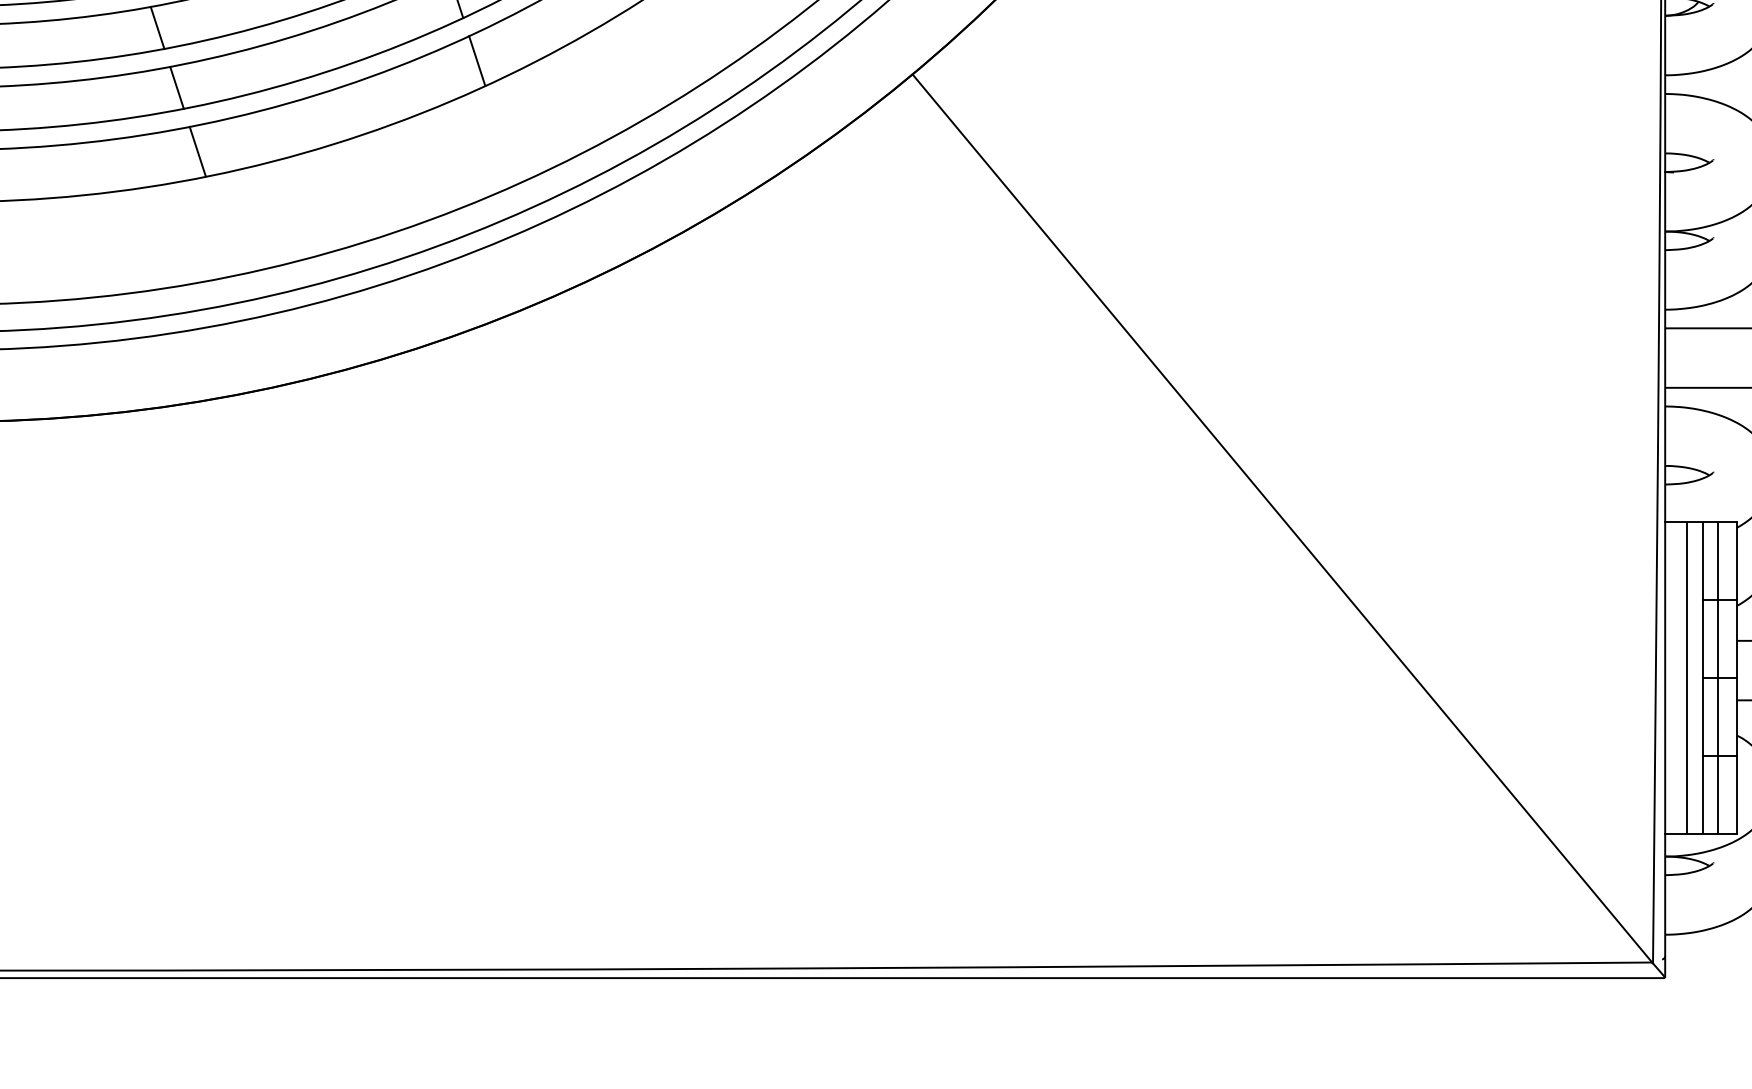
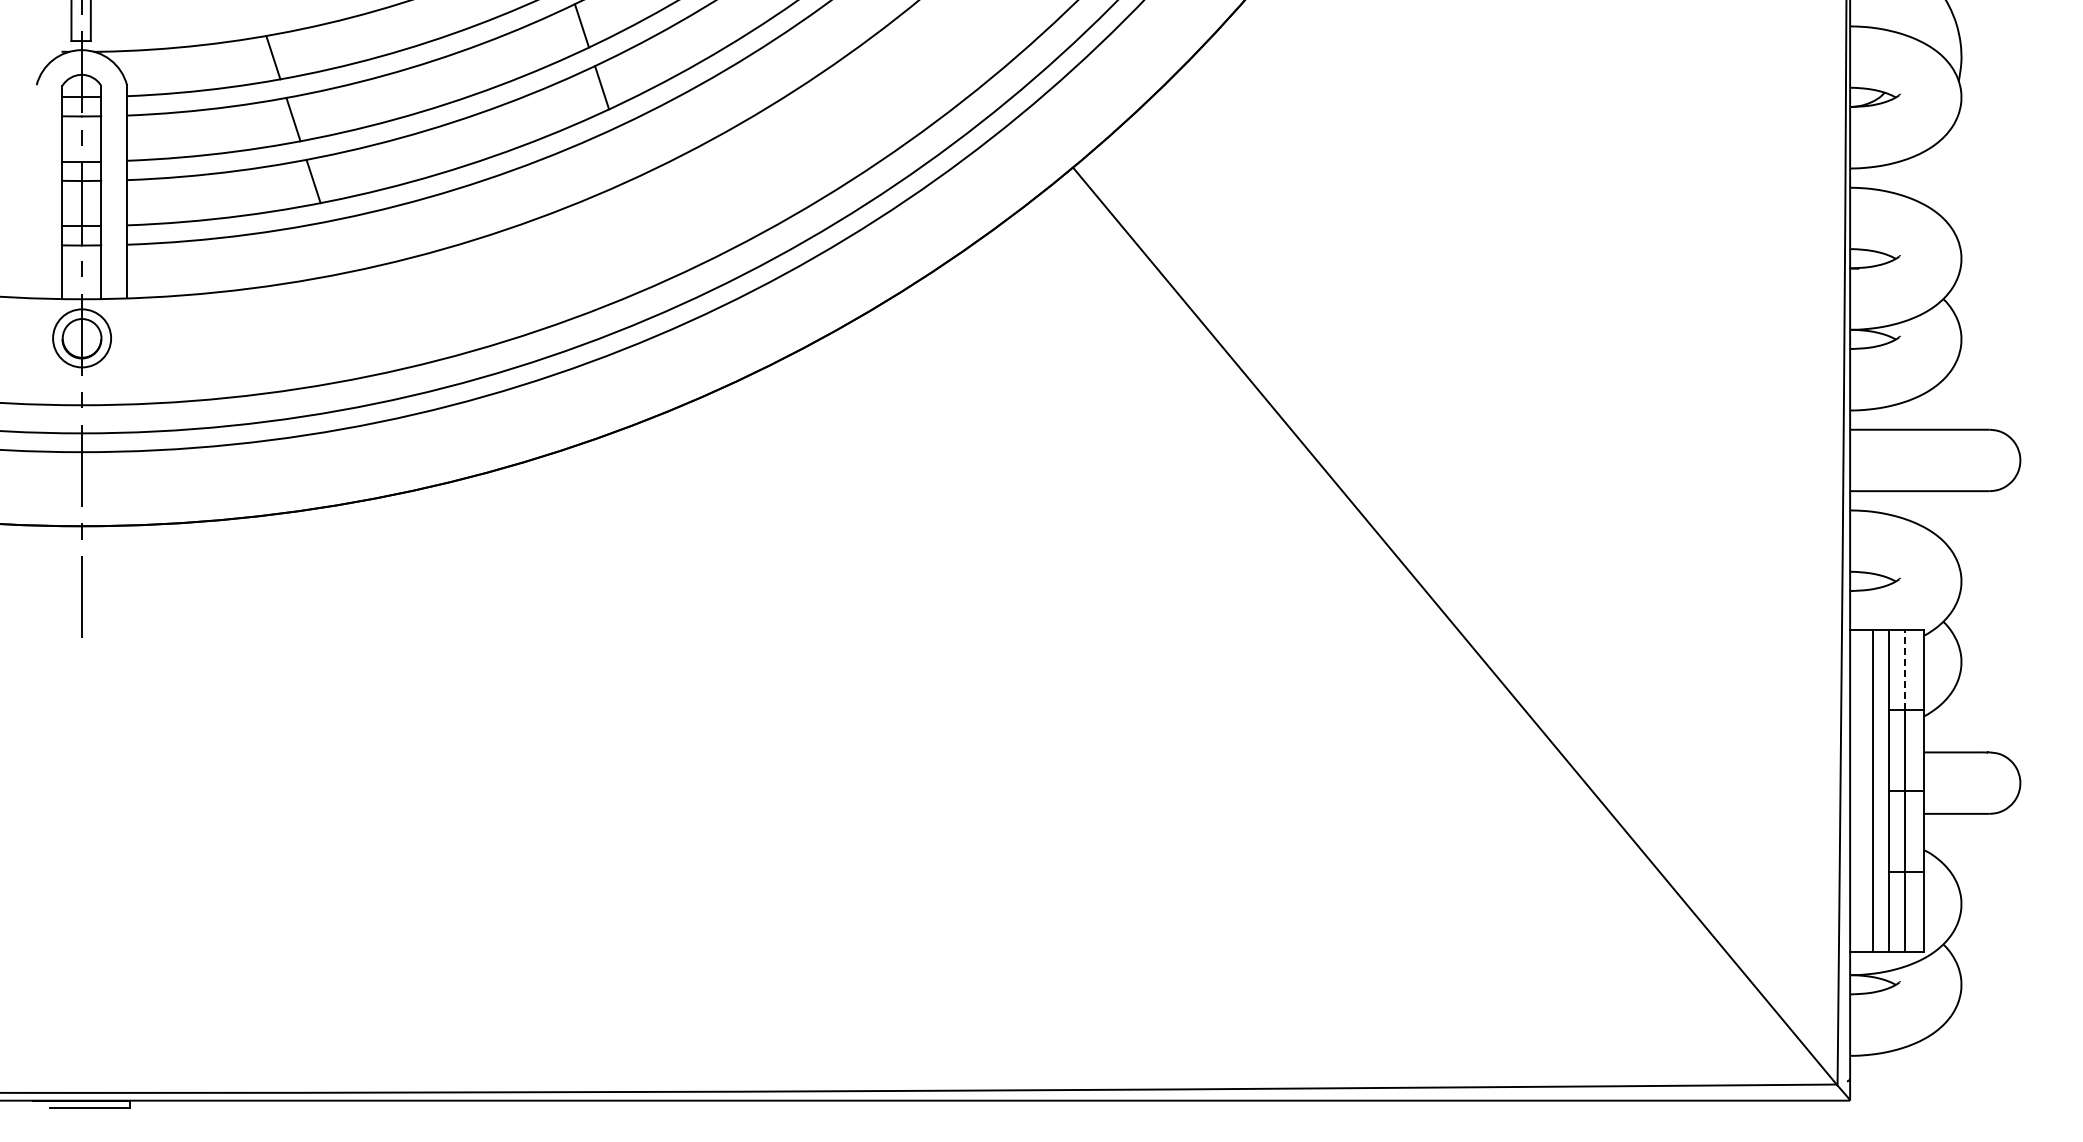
line: (477, 60) -> (623, 153), removed
line: (197, 151) -> (334, 247), removed
line: (1717, 560) -> (1904, 669), solid -> dashed

